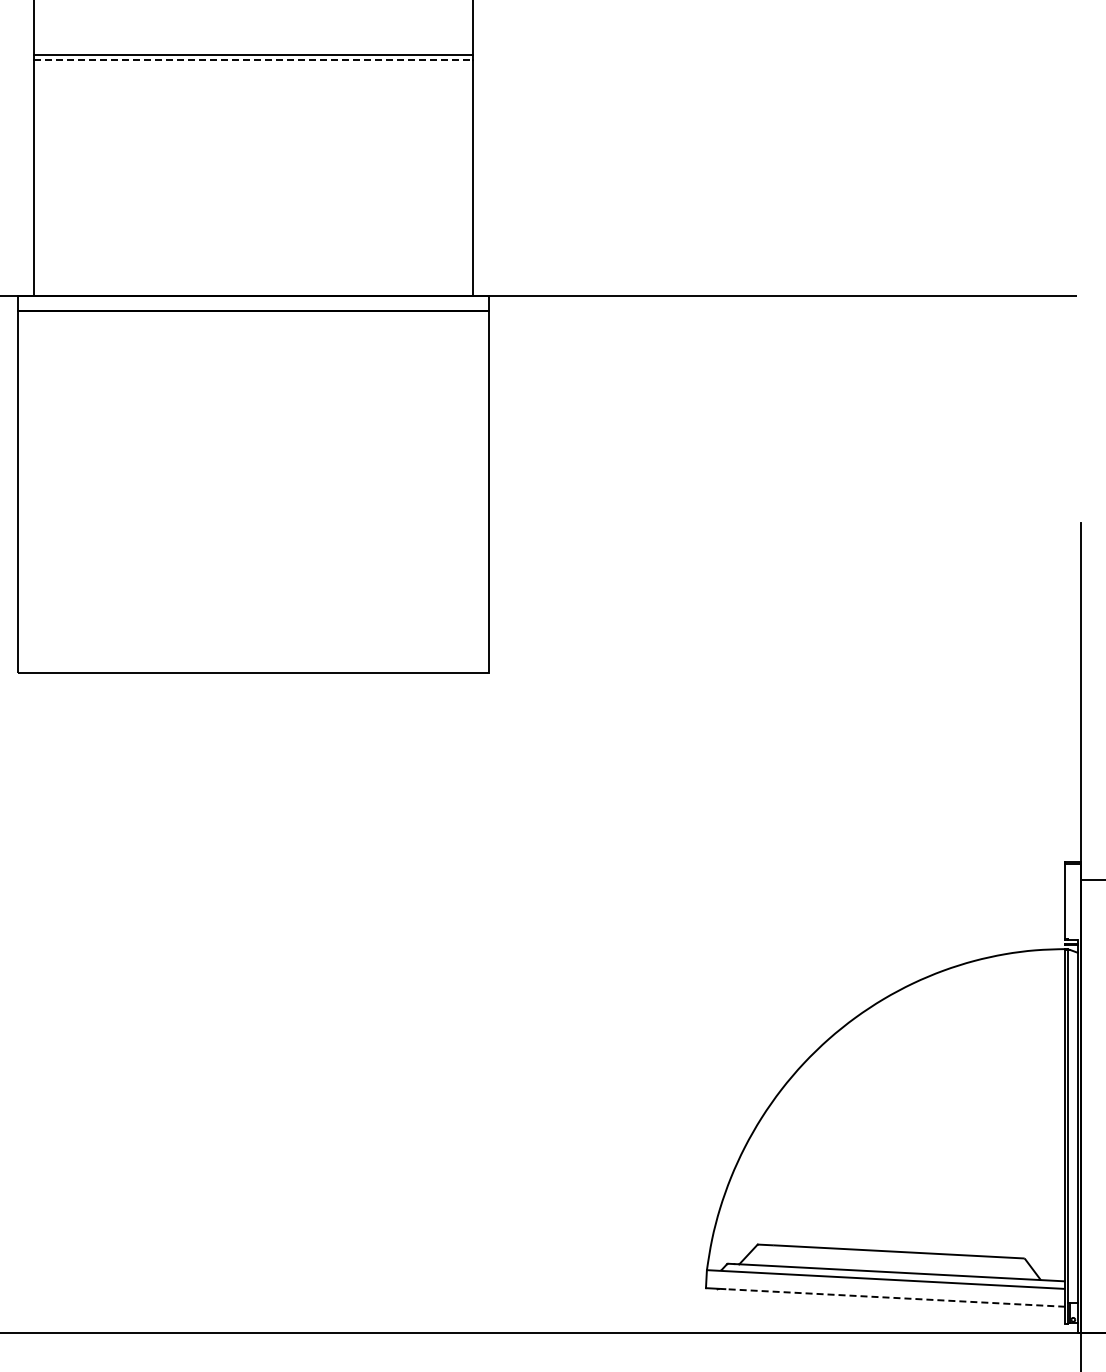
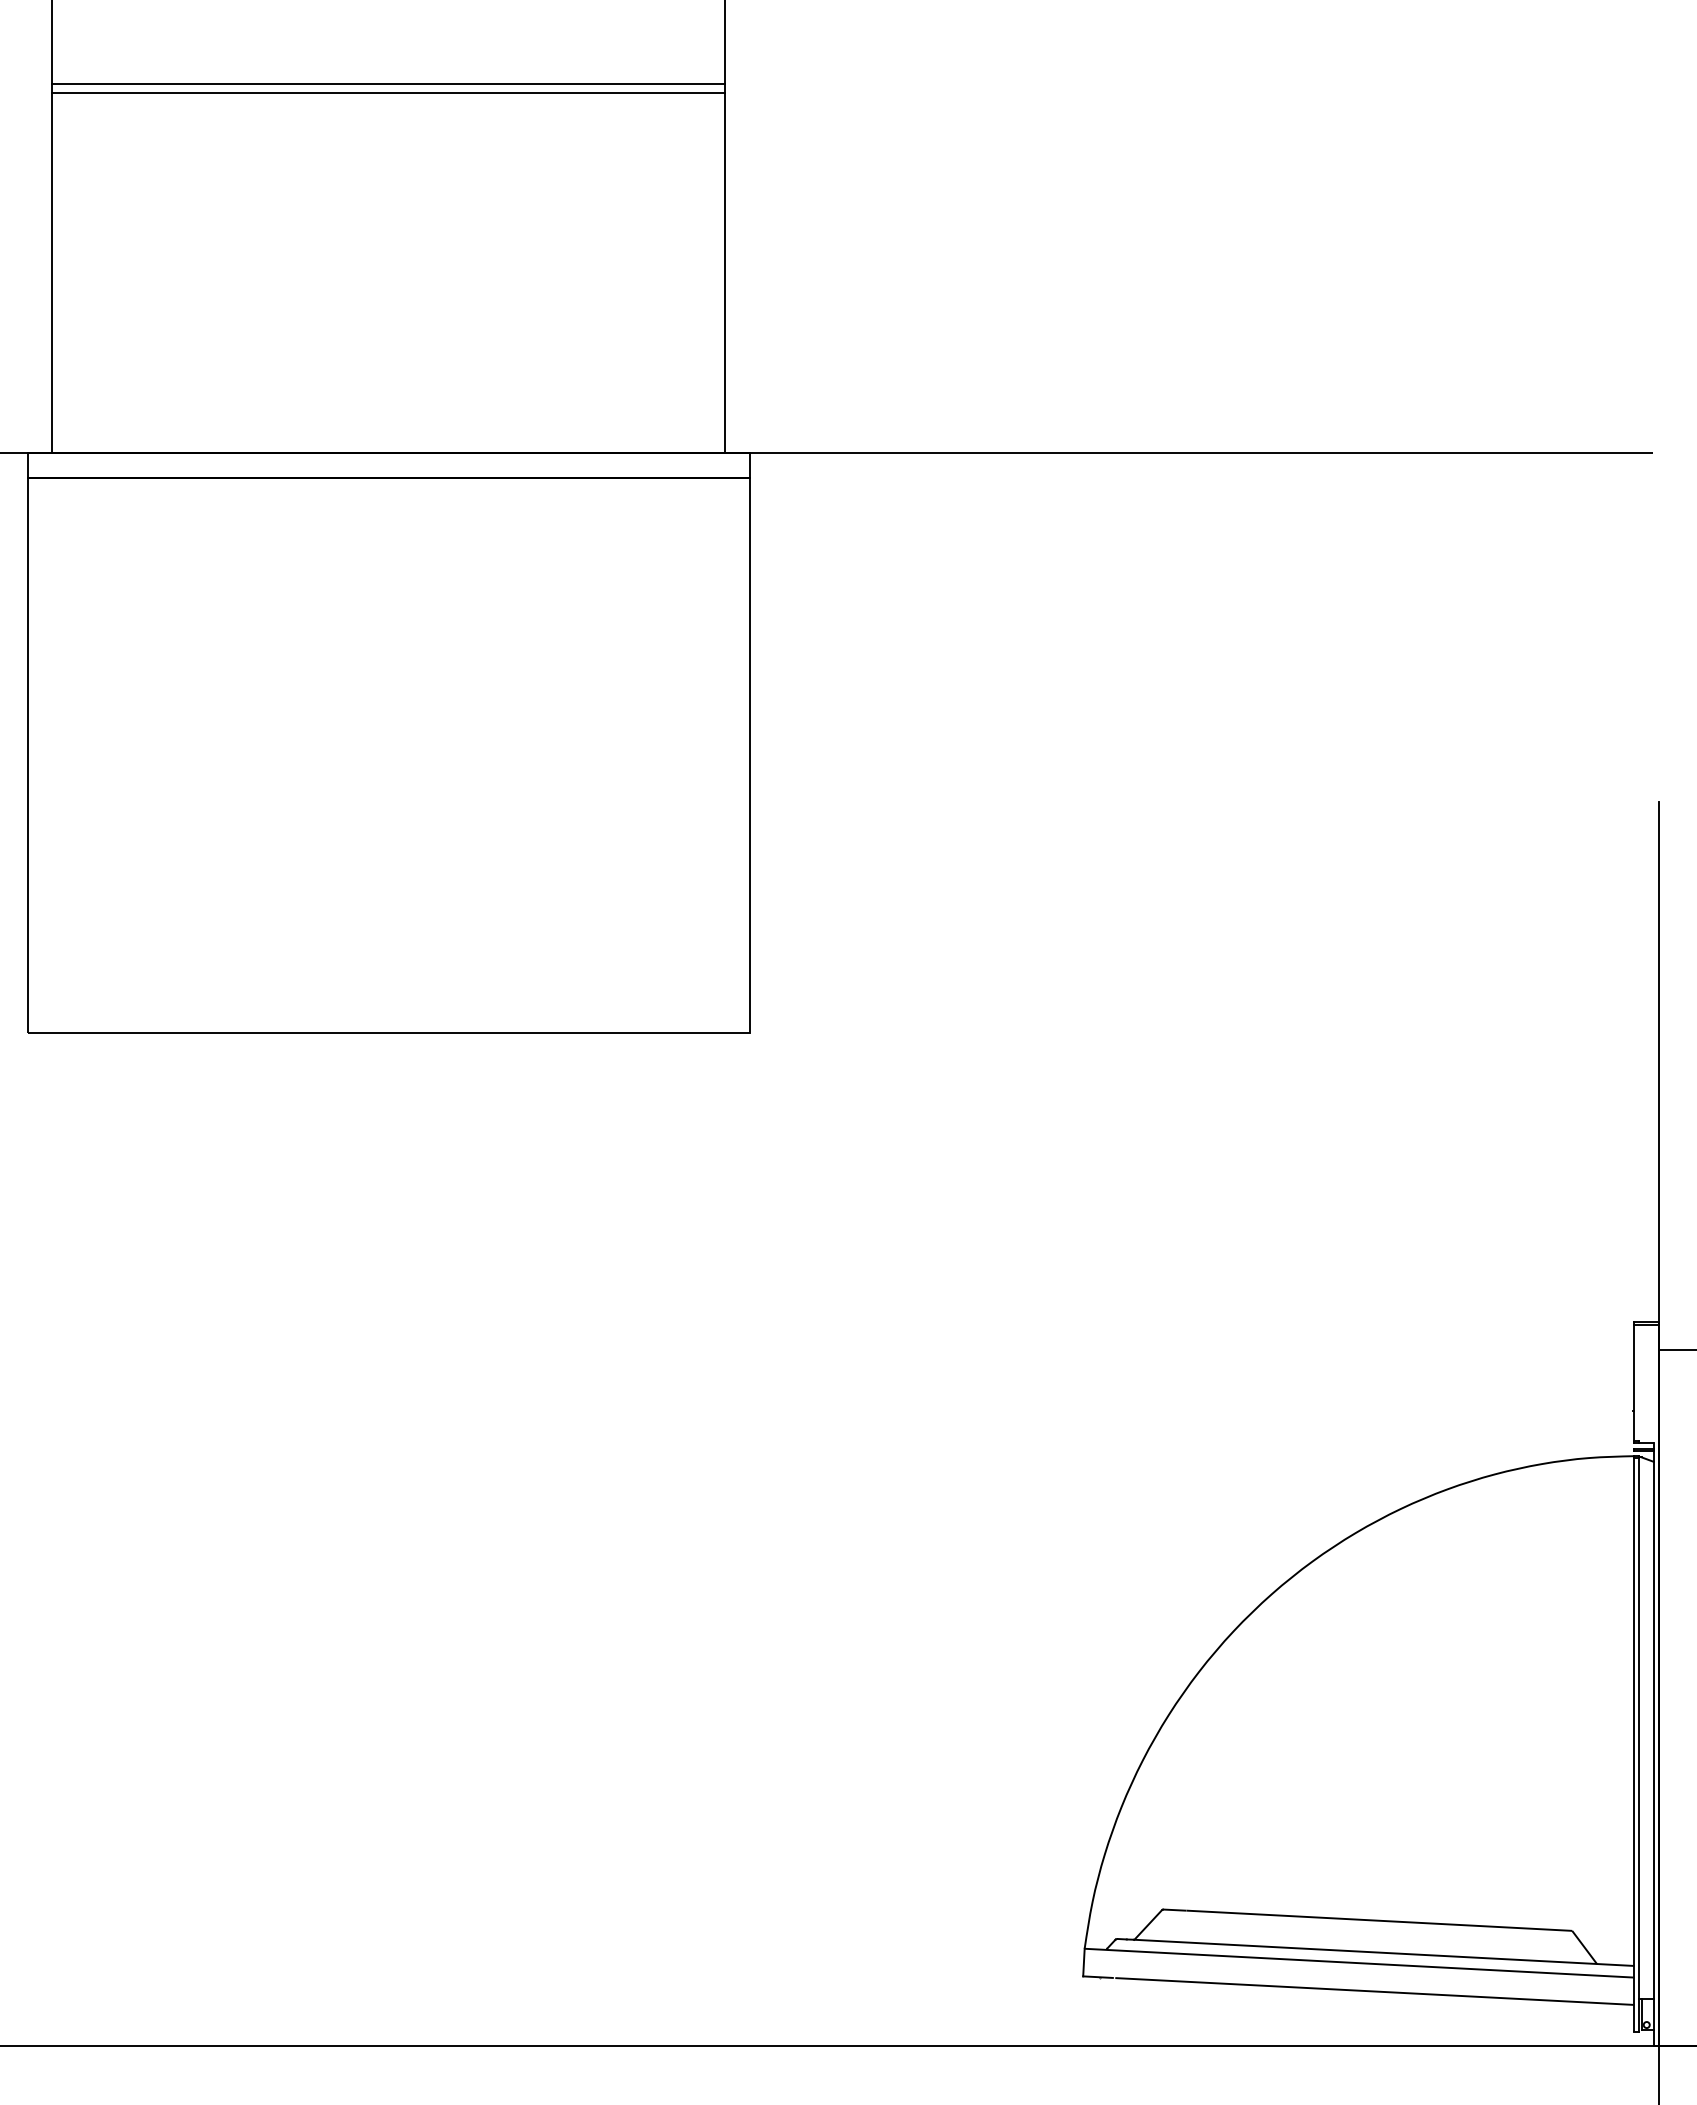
line: (253, 60) -> (388, 92), dashed -> solid
line: (895, 1297) -> (1373, 1990), dashed -> solid

